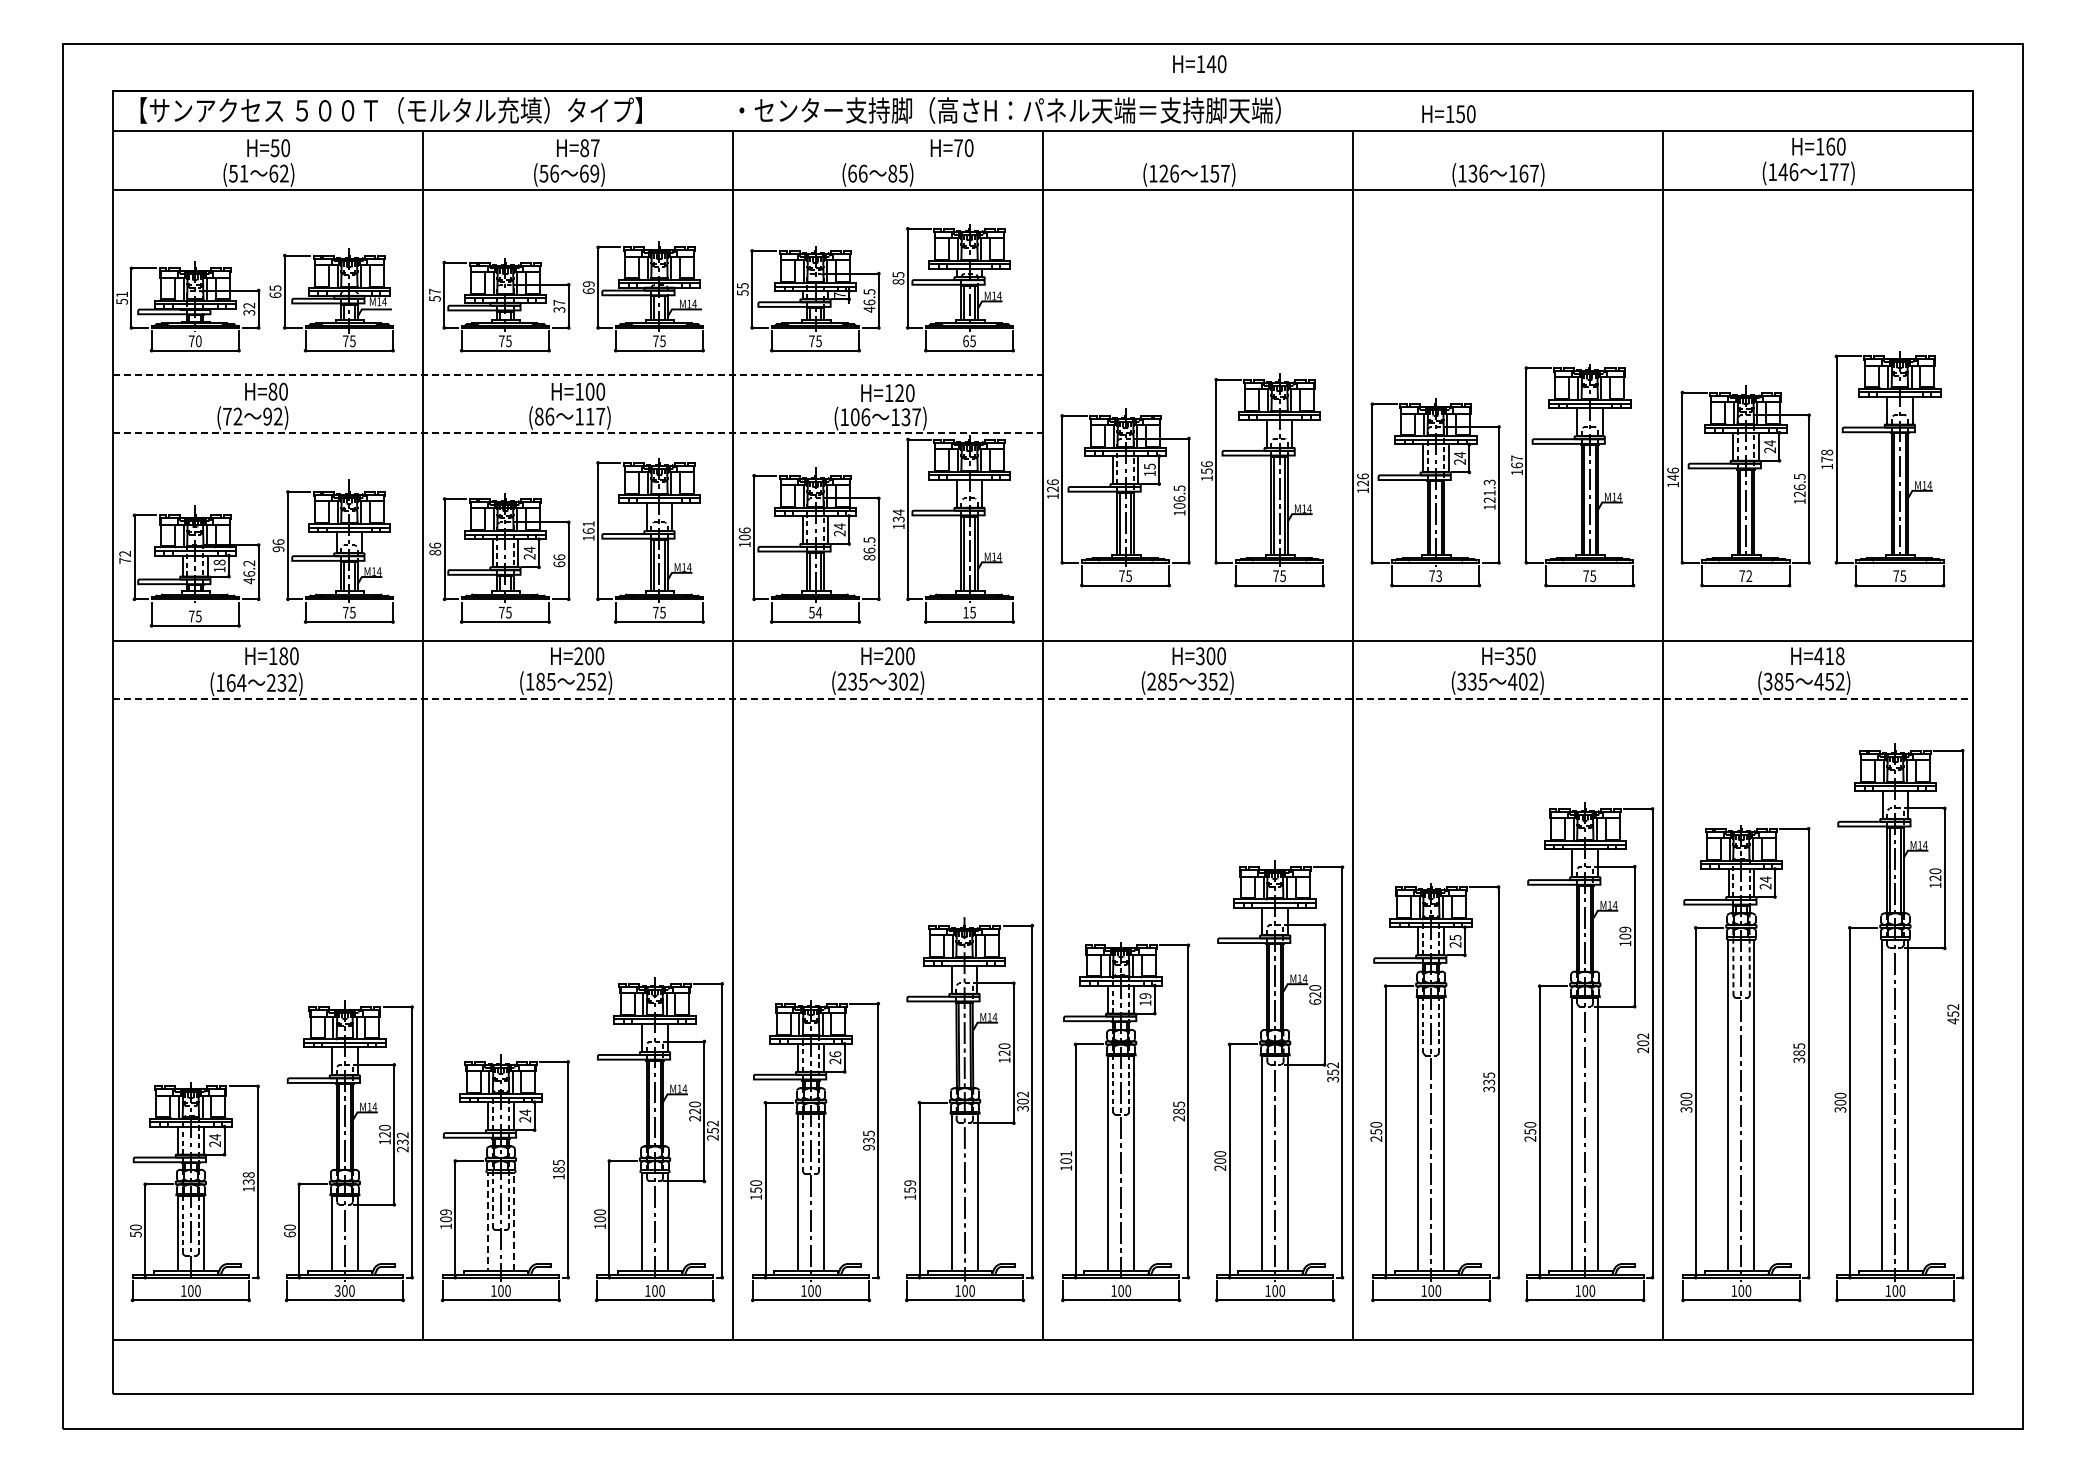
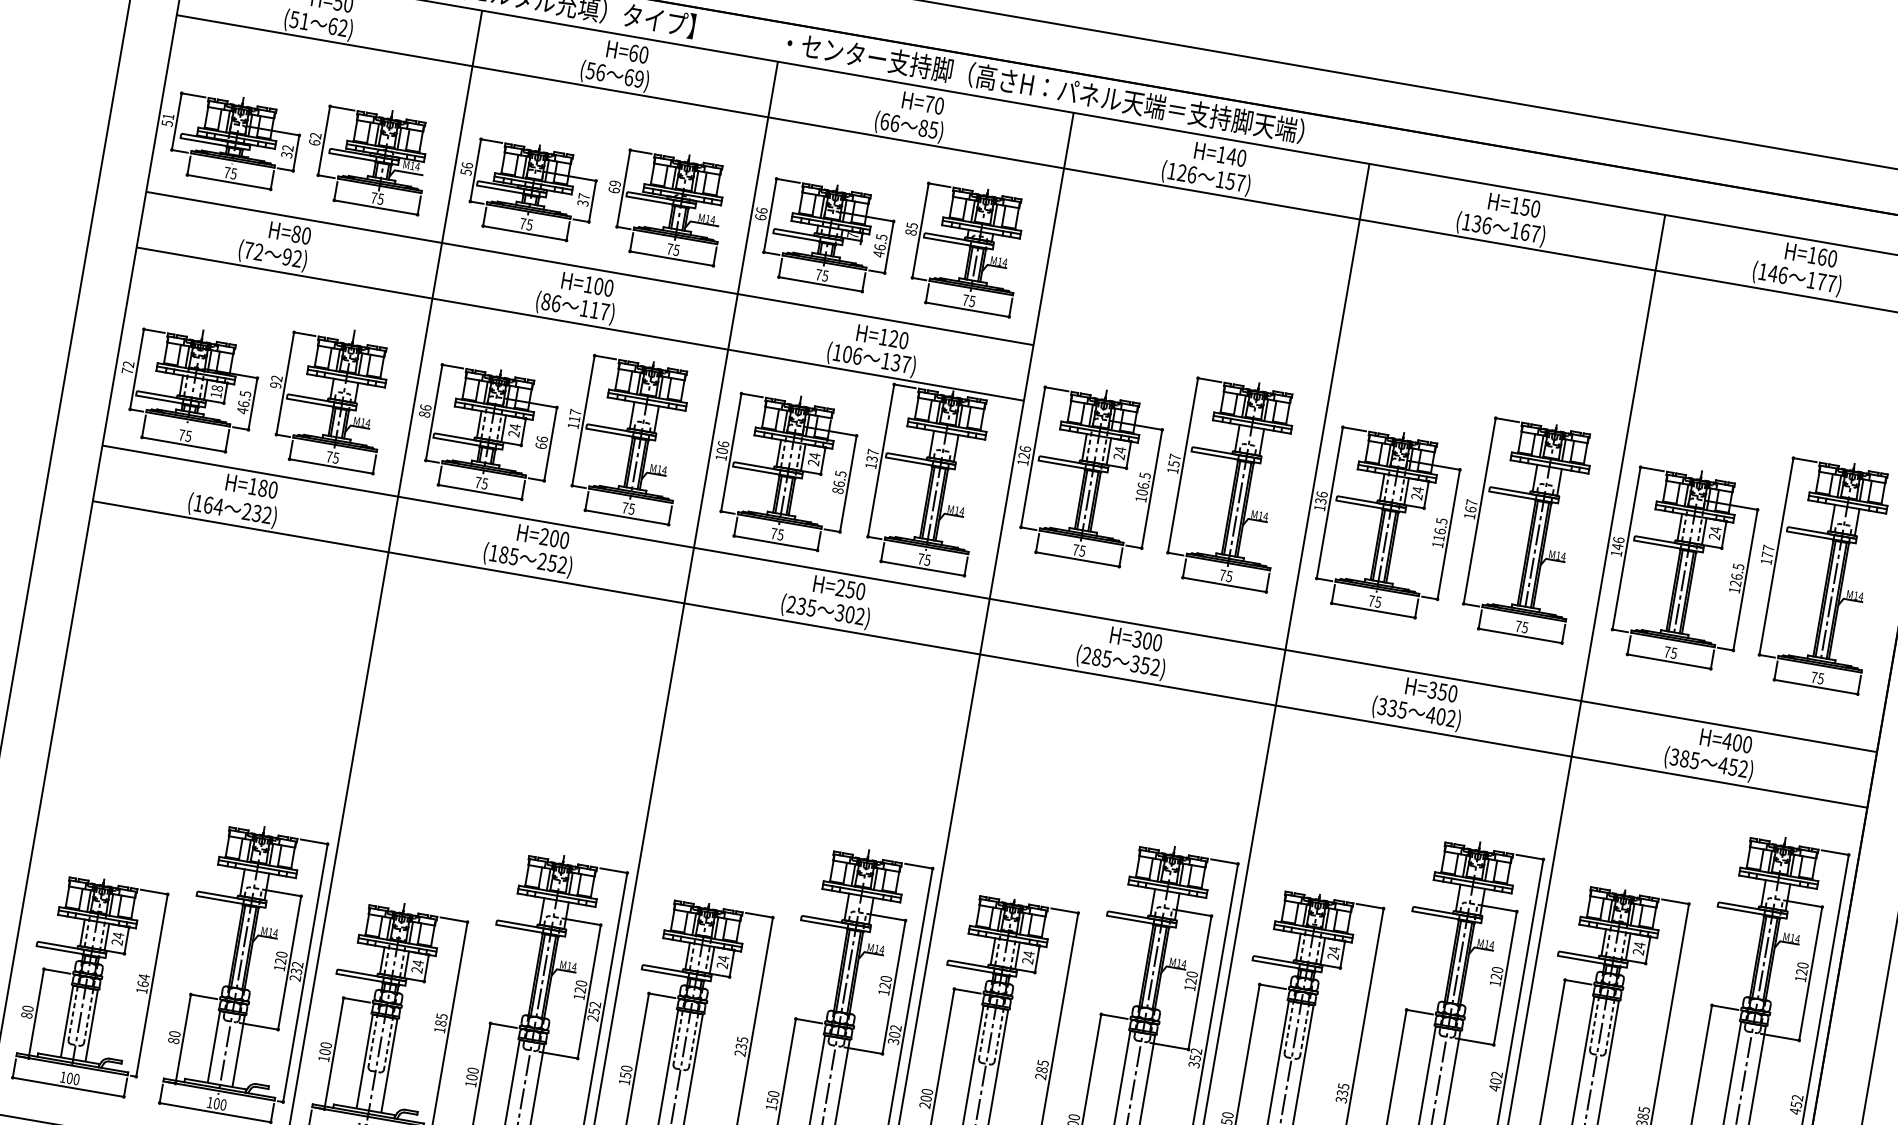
text: (1199, 64) -> (1220, 154), moved
text: (1448, 114) -> (1513, 205), moved
text: (589, 148) -> (638, 54), H=87 -> H=60
text: (951, 148) -> (922, 103), moved
text: (275, 288) -> (315, 136), 65 -> 62
text: (742, 289) -> (761, 214), 55 -> 66
text: (434, 291) -> (466, 165), 57 -> 56
text: (198, 341) -> (233, 174), 70 -> 75
text: (965, 341) -> (965, 300), 65 -> 75
line: (578, 375) -> (590, 269), dashed -> solid
line: (578, 433) -> (580, 324), dashed -> solid
text: (1827, 452) -> (1769, 548), 178 -> 177
text: (1206, 464) -> (1174, 457), 156 -> 157
text: (1149, 470) -> (1119, 453), 15 -> 24
text: (1363, 483) -> (1321, 501), 126 -> 136
text: (1489, 490) -> (1440, 528), 121.3 -> 116.5
text: (898, 512) -> (873, 452), 134 -> 137
text: (588, 527) -> (574, 415), 161 -> 117
text: (278, 541) -> (276, 377), 96 -> 92
text: (249, 563) -> (245, 394), 46.2 -> 46.5
text: (1438, 575) -> (1377, 601), 73 -> 75
text: (1749, 576) -> (1674, 653), 72 -> 75
text: (815, 612) -> (777, 534), 54 -> 75
text: (965, 612) -> (920, 558), 15 -> 75
text: (899, 656) -> (850, 589), H=200 -> H=250
text: (1834, 656) -> (1742, 743), H=418 -> H=400
line: (1043, 699) -> (980, 654), dashed -> solid
text: (1625, 932) -> (1497, 972), 109 -> 120
text: (1455, 937) -> (1334, 949), 25 -> 24
text: (1145, 999) -> (1028, 957), 19 -> 24
text: (1315, 1001) -> (1190, 987), 620 -> 120
text: (1642, 1050) -> (1494, 1088), 202 -> 402
text: (835, 1054) -> (723, 959), 26 -> 24
text: (694, 1118) -> (578, 996), 220 -> 120
text: (868, 1147) -> (739, 1053), 935 -> 235
text: (1066, 1160) -> (926, 1098), 101 -> 200
line: (500, 1172) -> (384, 1016), dashed -> solid
text: (248, 1177) -> (143, 979), 138 -> 164
text: (910, 1182) -> (774, 1093), 159 -> 150
text: (445, 1212) -> (325, 1045), 109 -> 100
text: (135, 1234) -> (26, 1015), 50 -> 80
text: (289, 1234) -> (173, 1040), 60 -> 80
text: (337, 1290) -> (209, 1102), 300 -> 100

